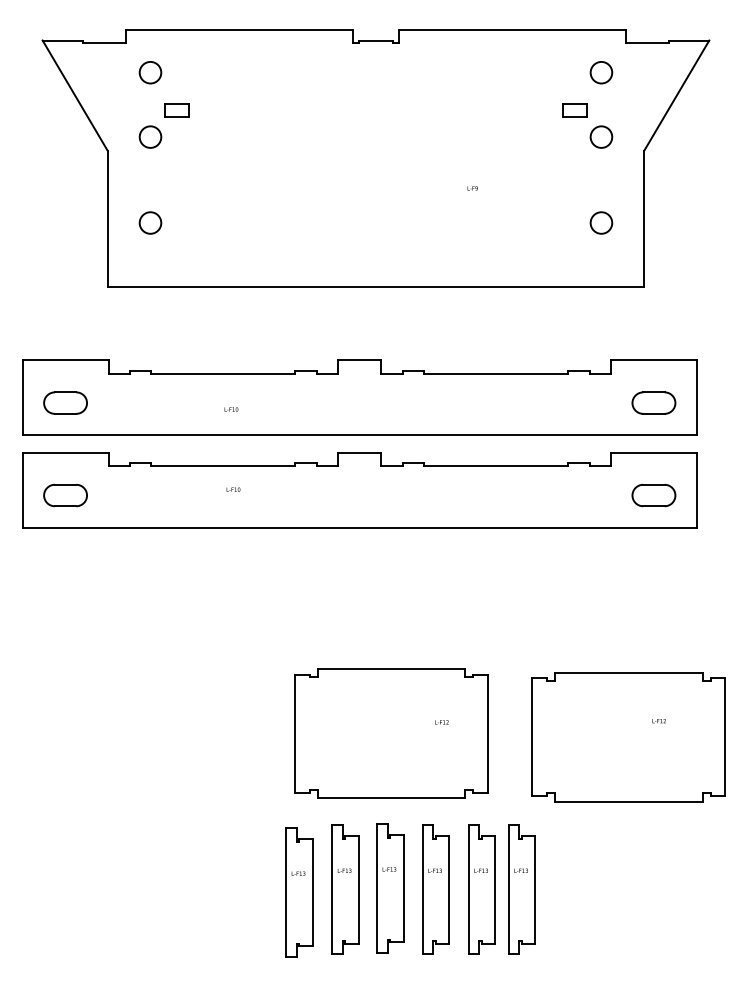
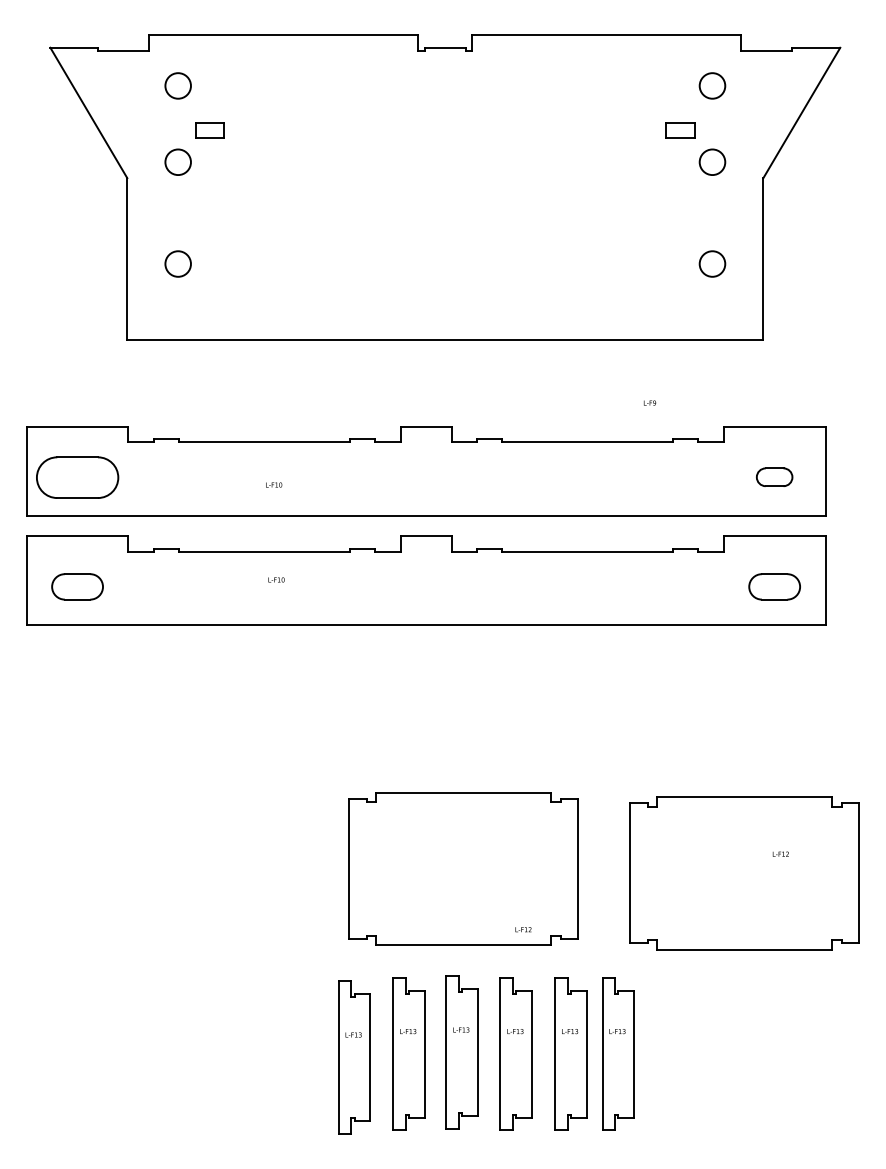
text: (472, 187) -> (649, 402), moved
part: (65, 402) -> (77, 476), size x1.6
part: (653, 402) -> (774, 476), size x0.7
text: (441, 722) -> (523, 929), moved

